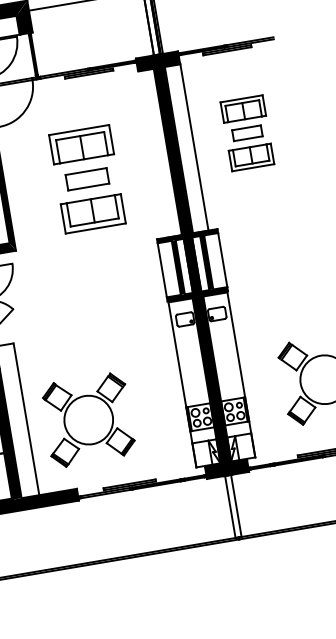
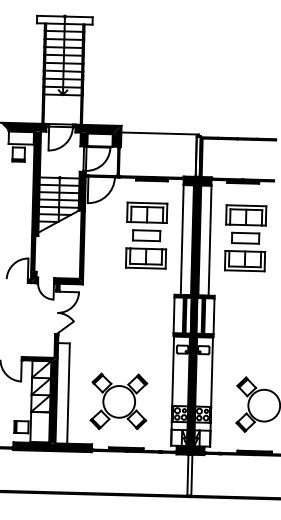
part: (247, 133) -> (245, 238), size x1.43
line: (151, 155) -> (181, 240), added
part: (87, 179) -> (146, 235), moved
part: (87, 419) -> (118, 401), moved

